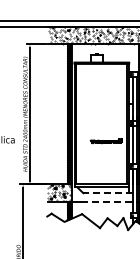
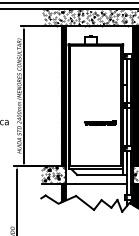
line: (108, 193) -> (102, 175), dashed -> solid
line: (107, 201) -> (101, 183), dashed -> solid

